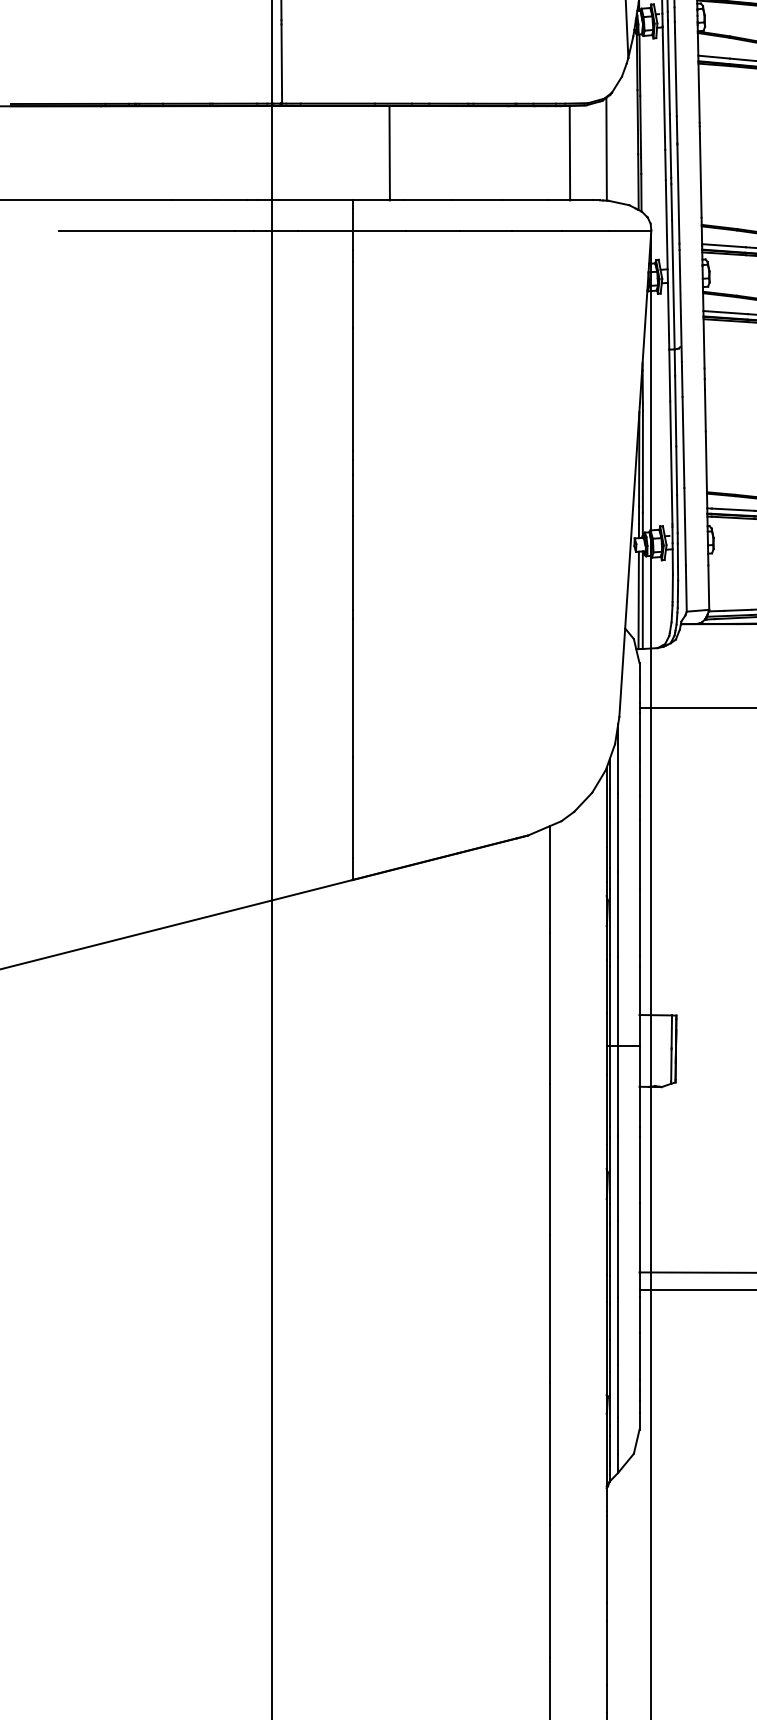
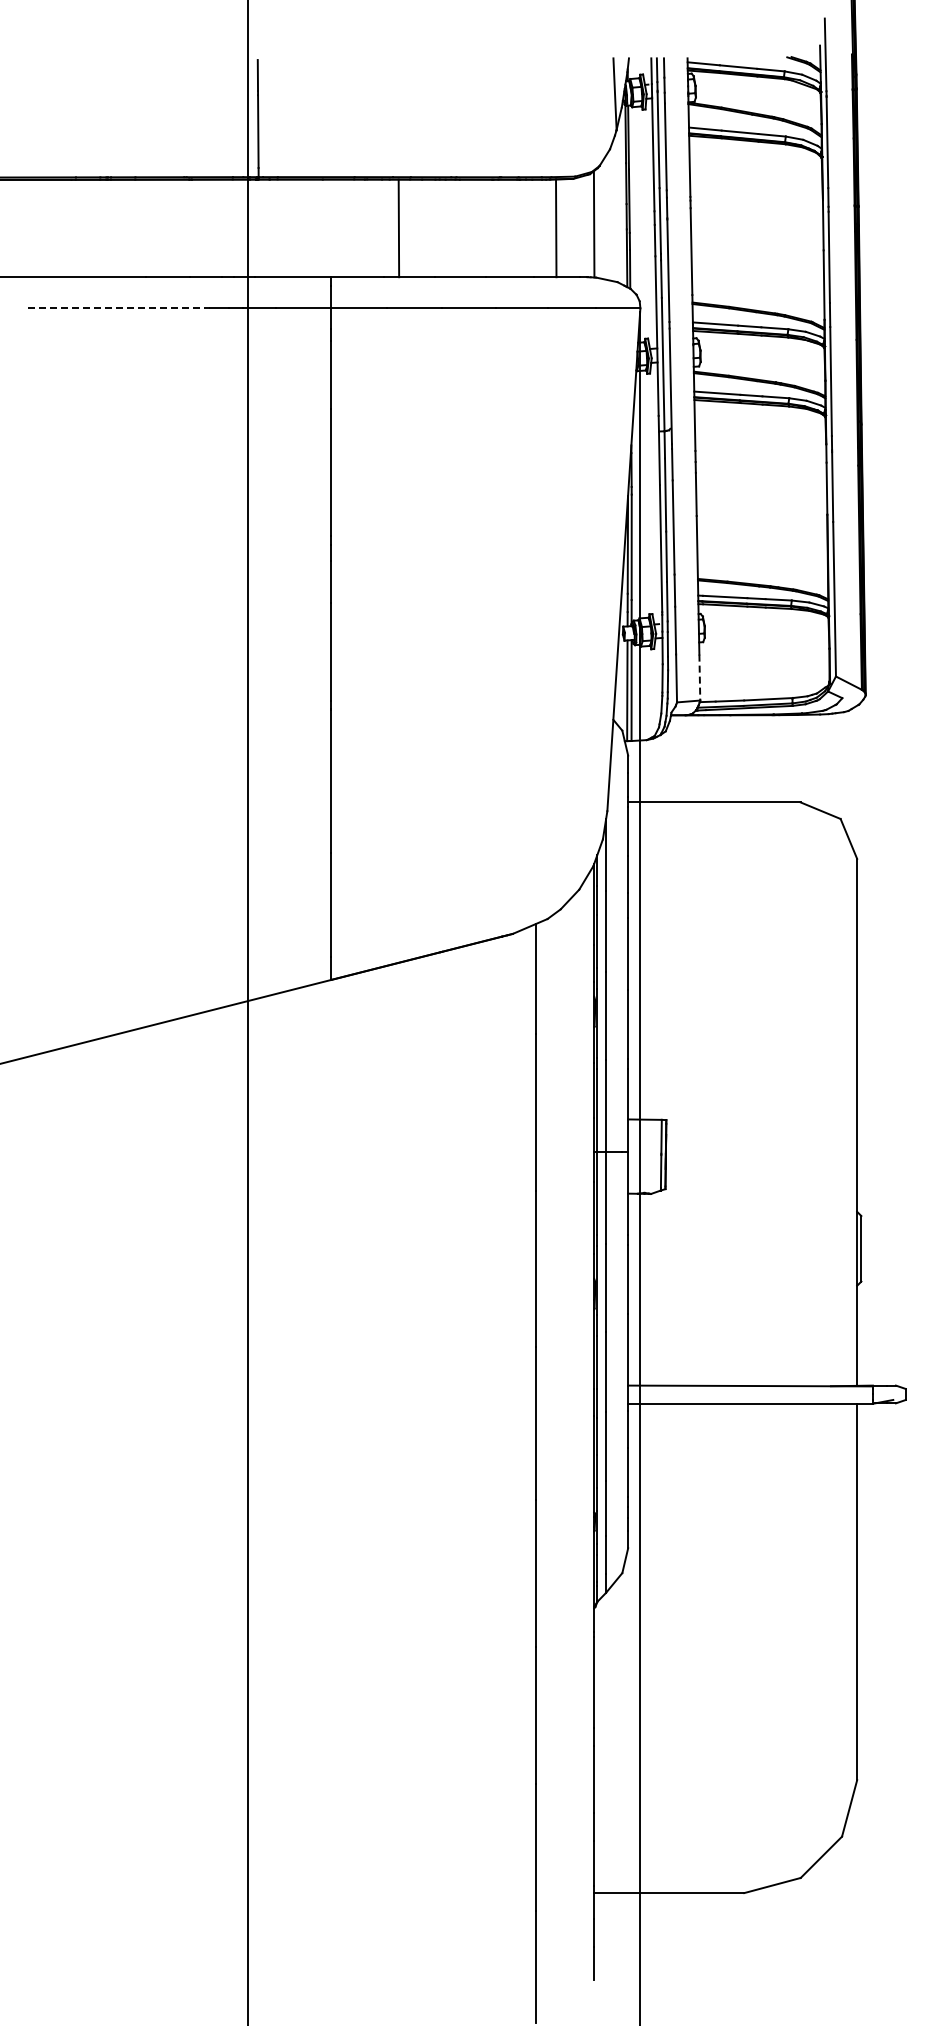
line: (389, 153) -> (398, 228), moved
line: (146, 230) -> (118, 308), solid -> dashed
line: (708, 587) -> (699, 677), solid -> dashed

